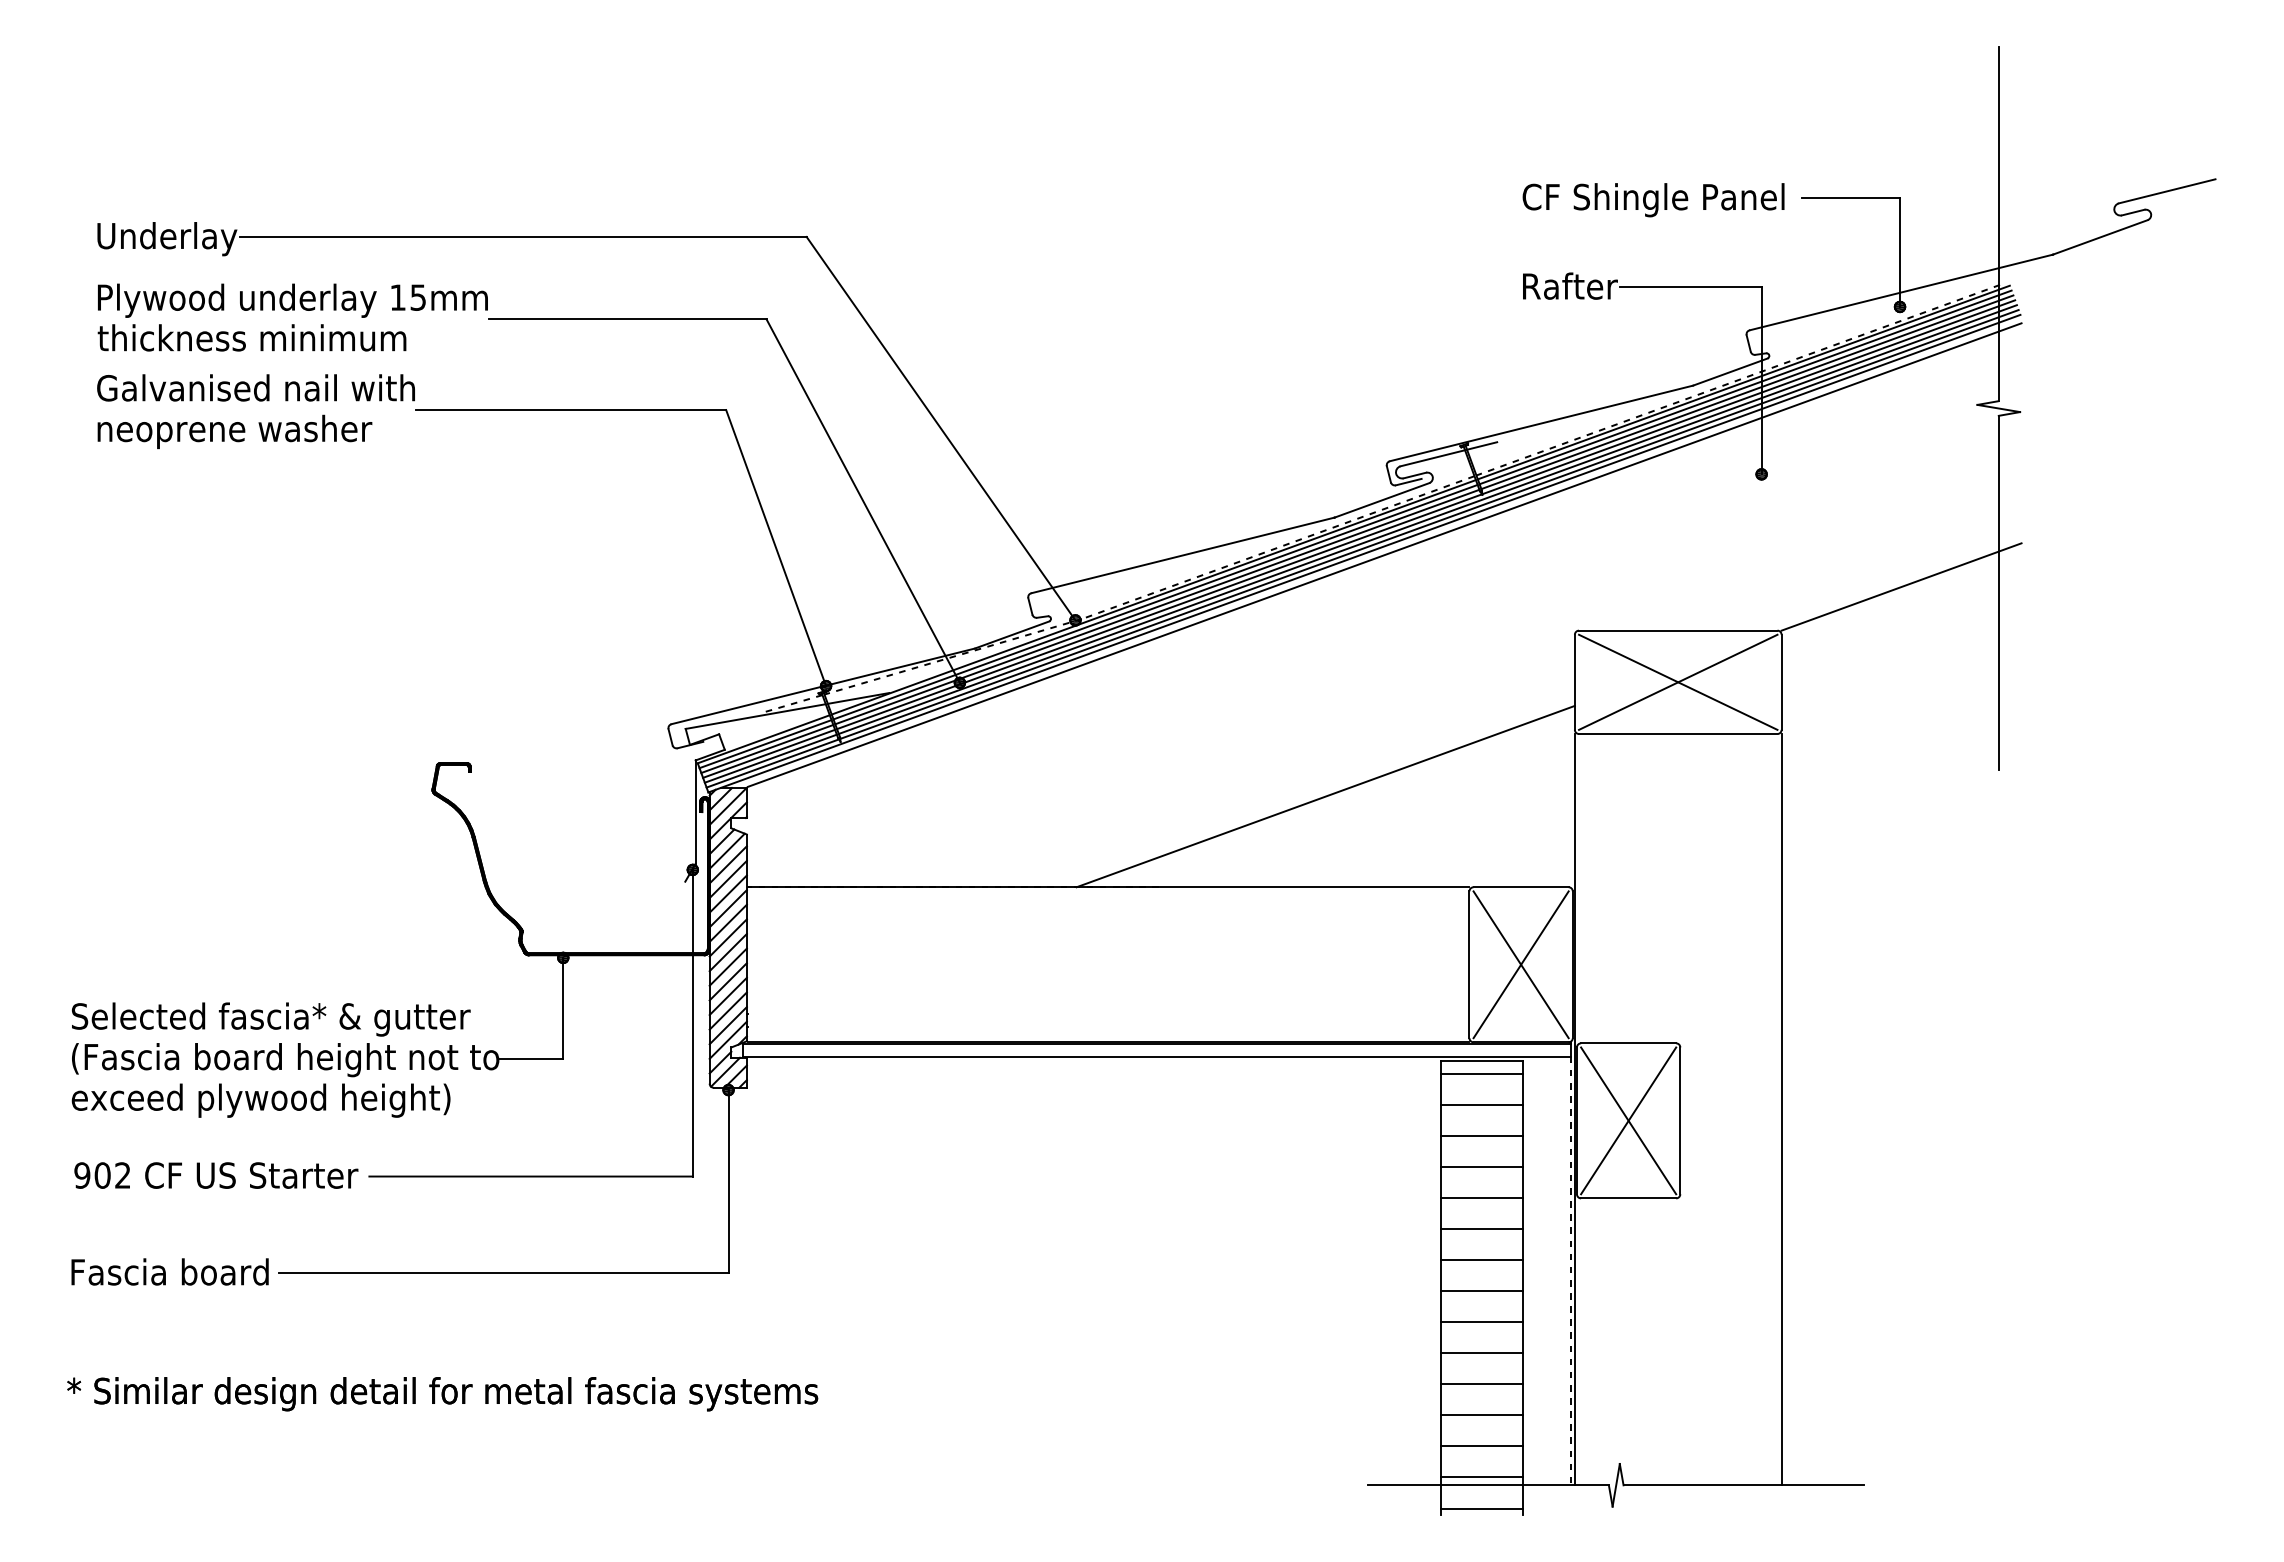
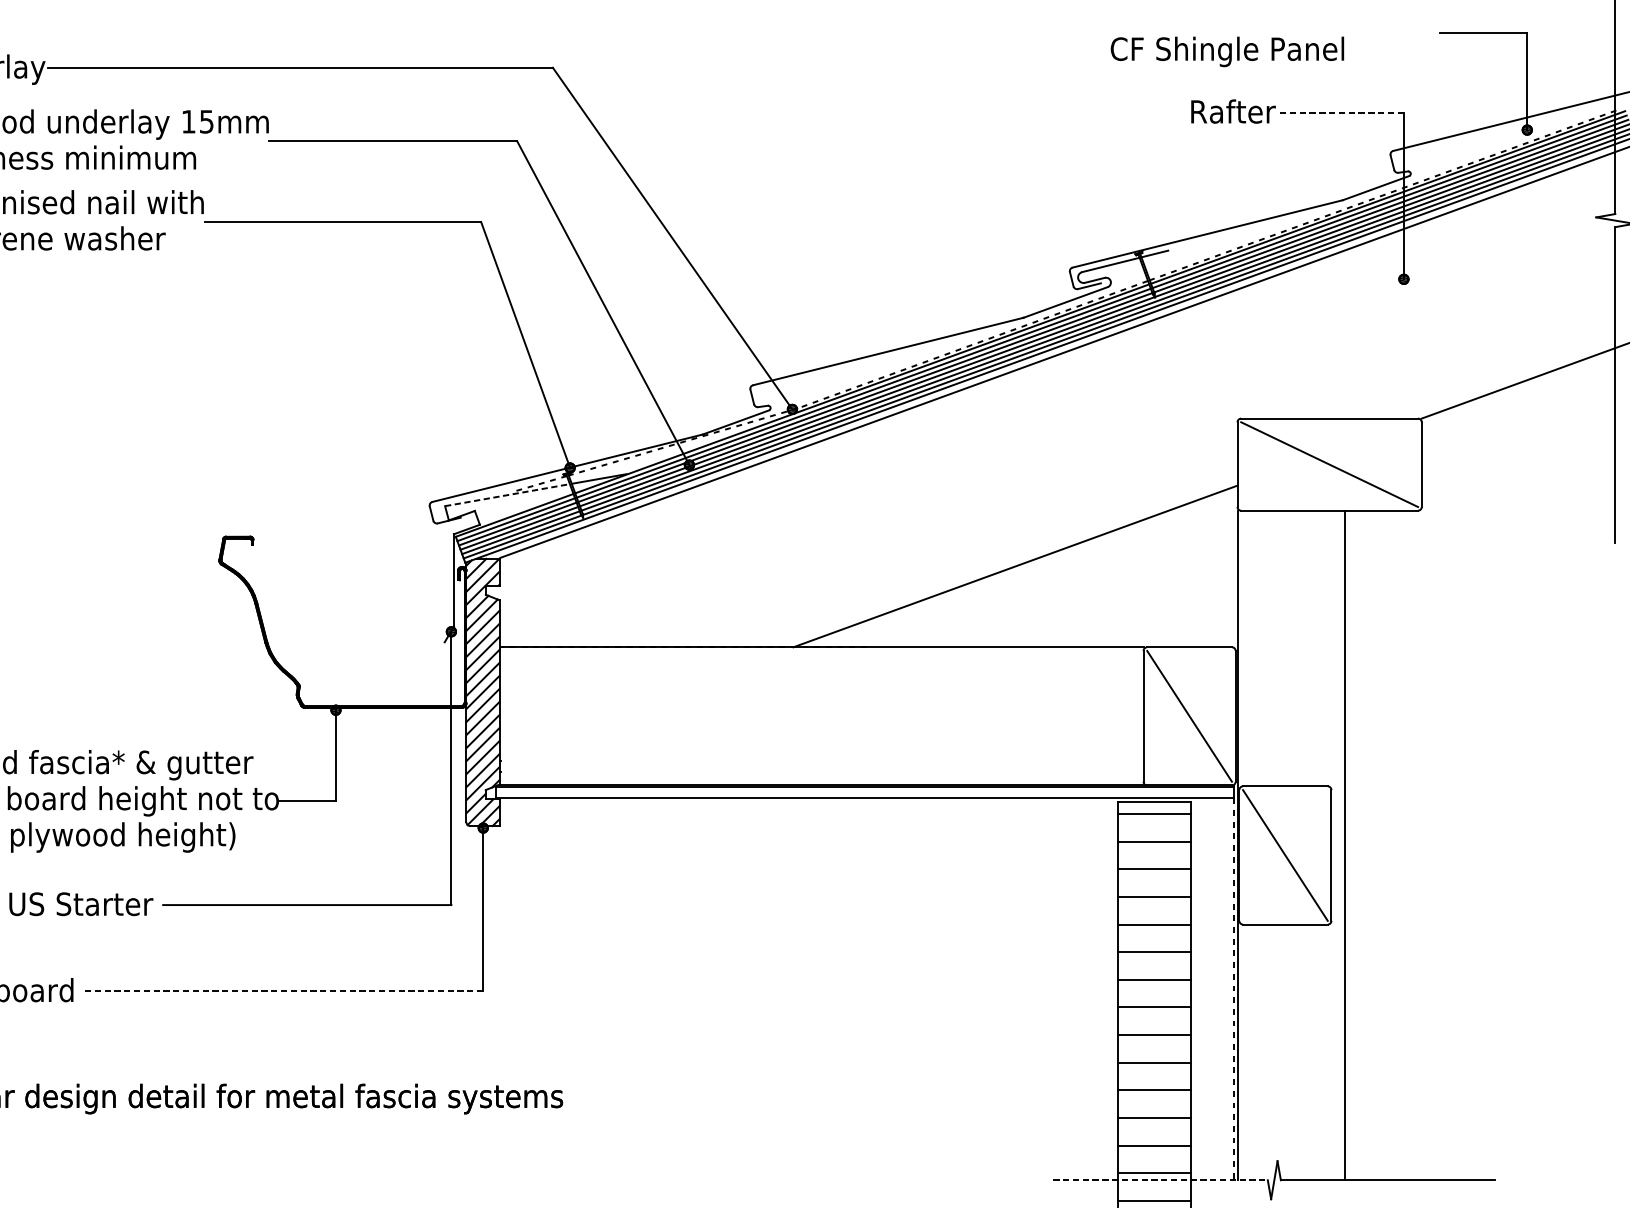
text: (1653, 200) -> (1227, 52), moved
line: (1691, 287) -> (1341, 112), solid -> dashed
line: (1678, 681) -> (1329, 463), removed
line: (756, 716) -> (508, 495), solid -> dashed
line: (1520, 964) -> (1189, 716), removed
line: (1781, 1109) -> (1345, 845), moved
line: (1628, 1120) -> (1285, 855), removed
line: (503, 1273) -> (282, 991), solid -> dashed
line: (1489, 1485) -> (1161, 1180), solid -> dashed

